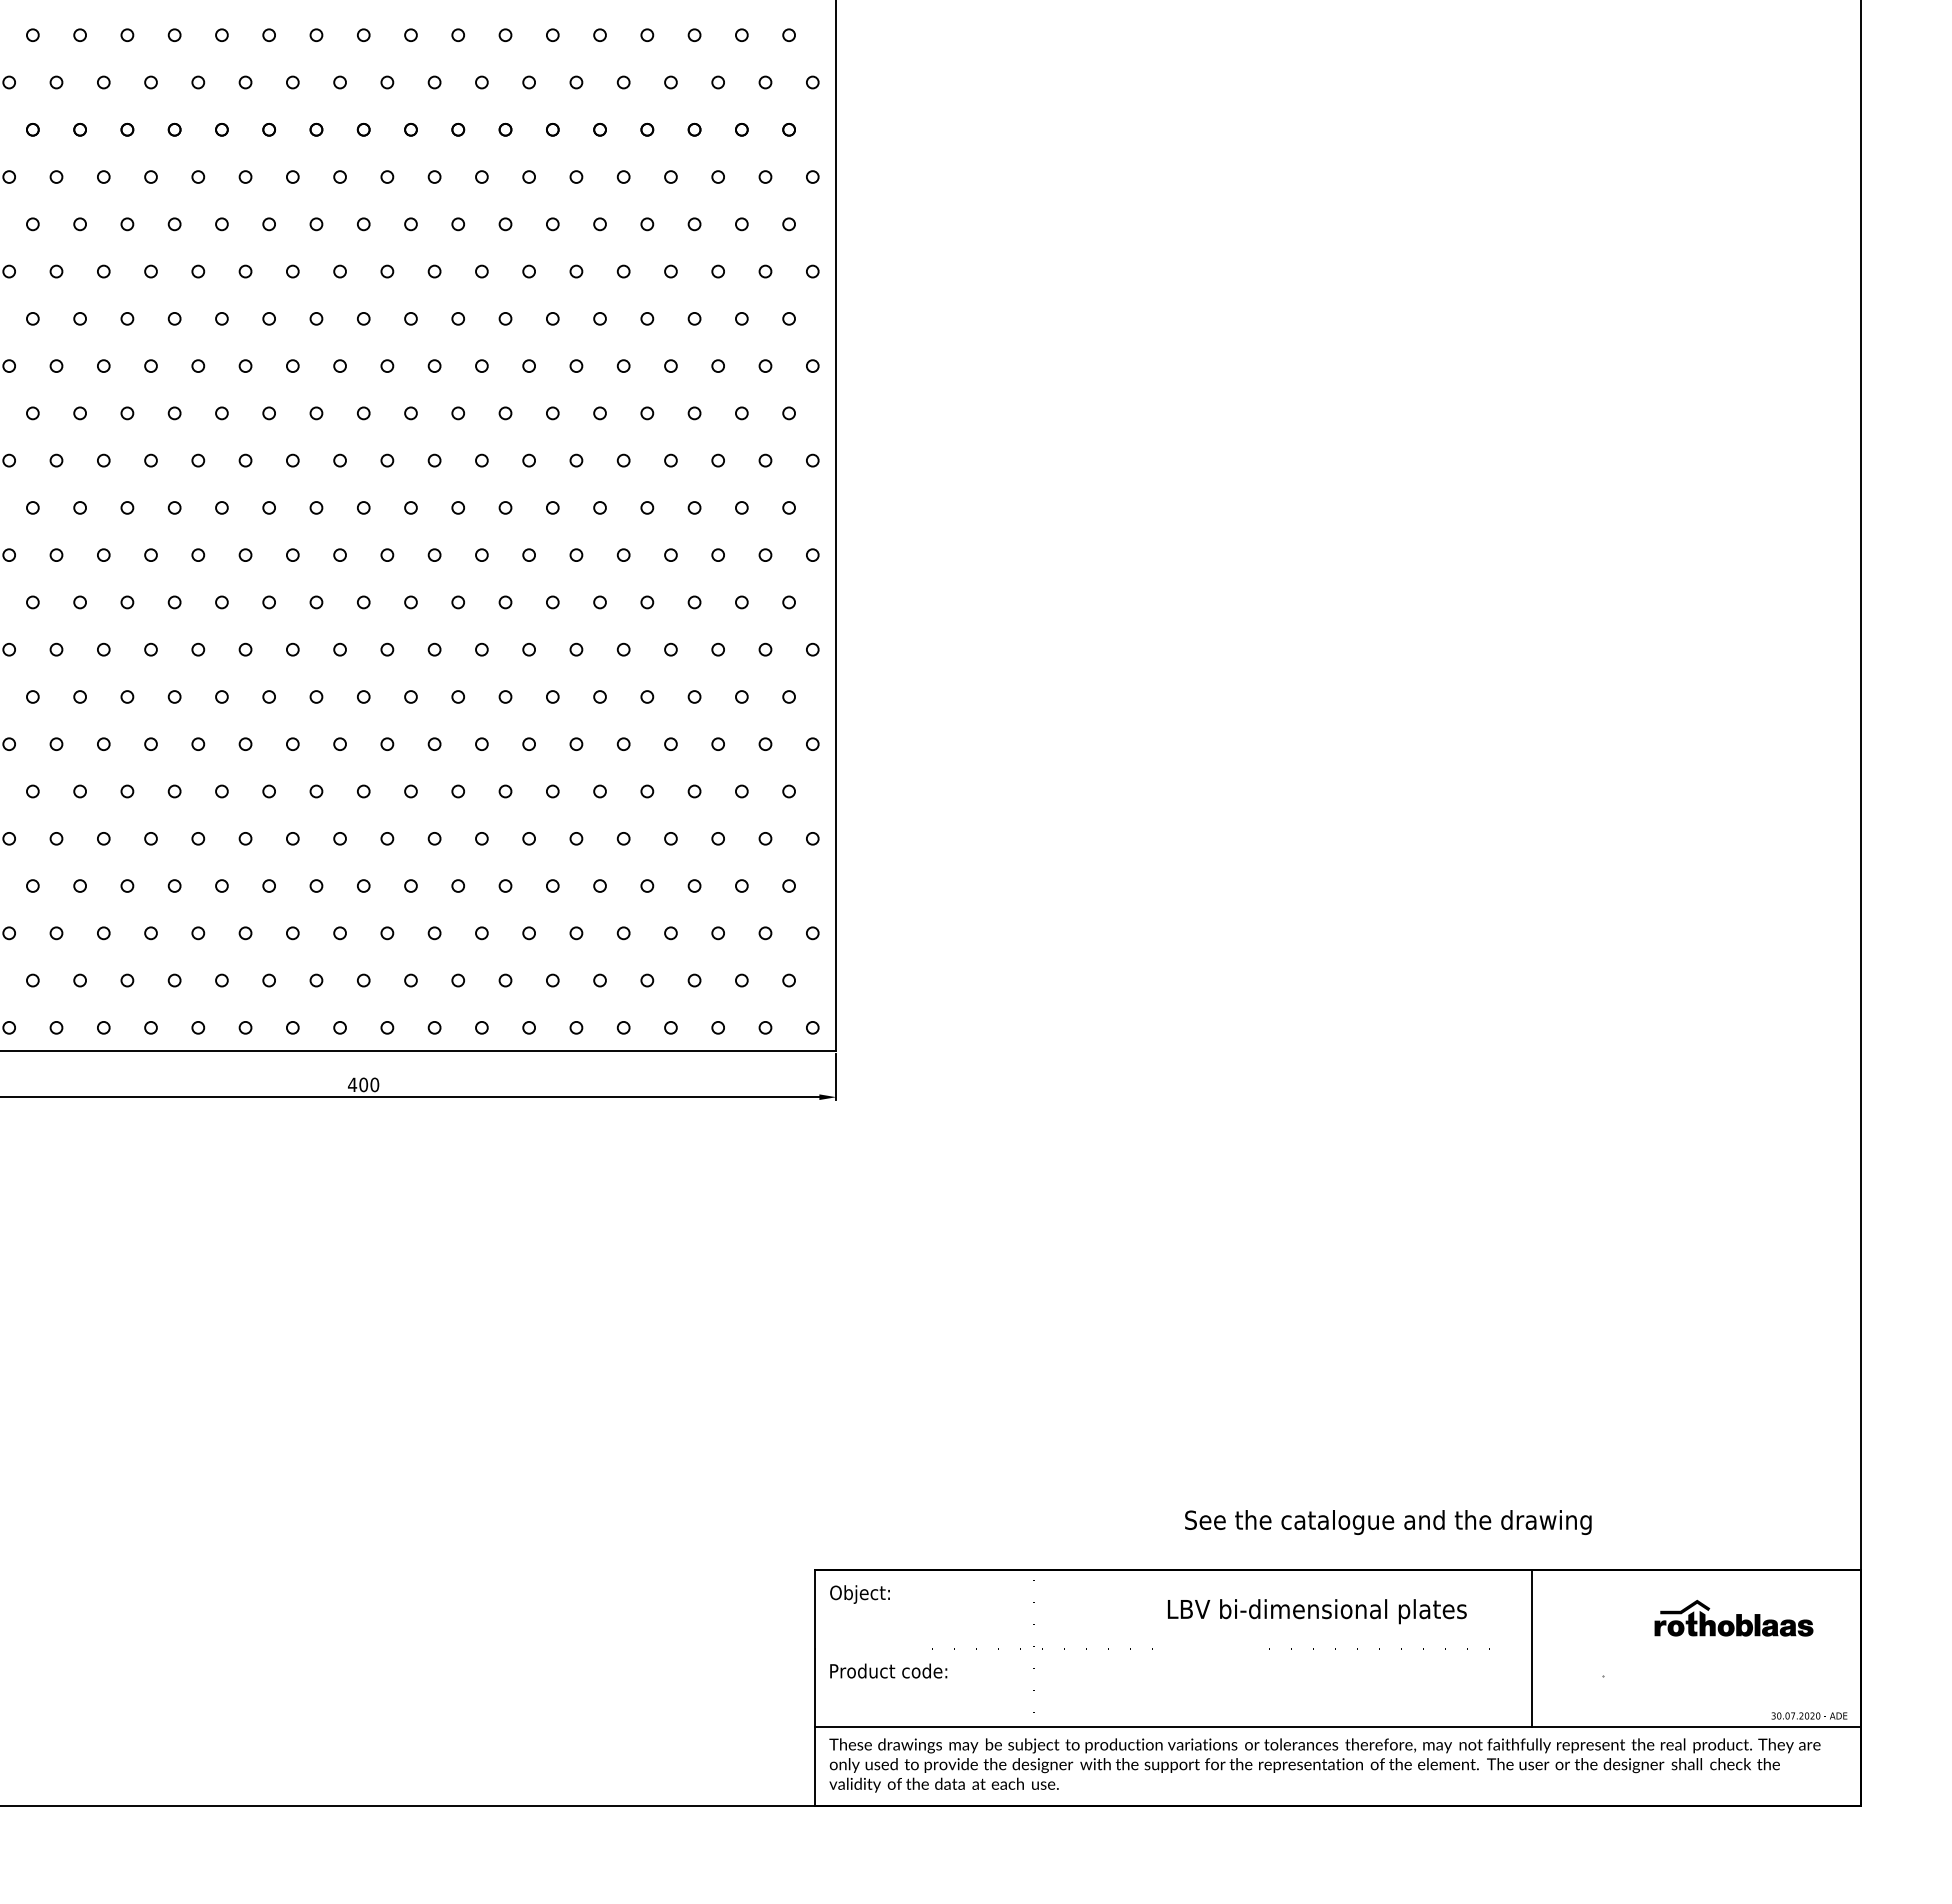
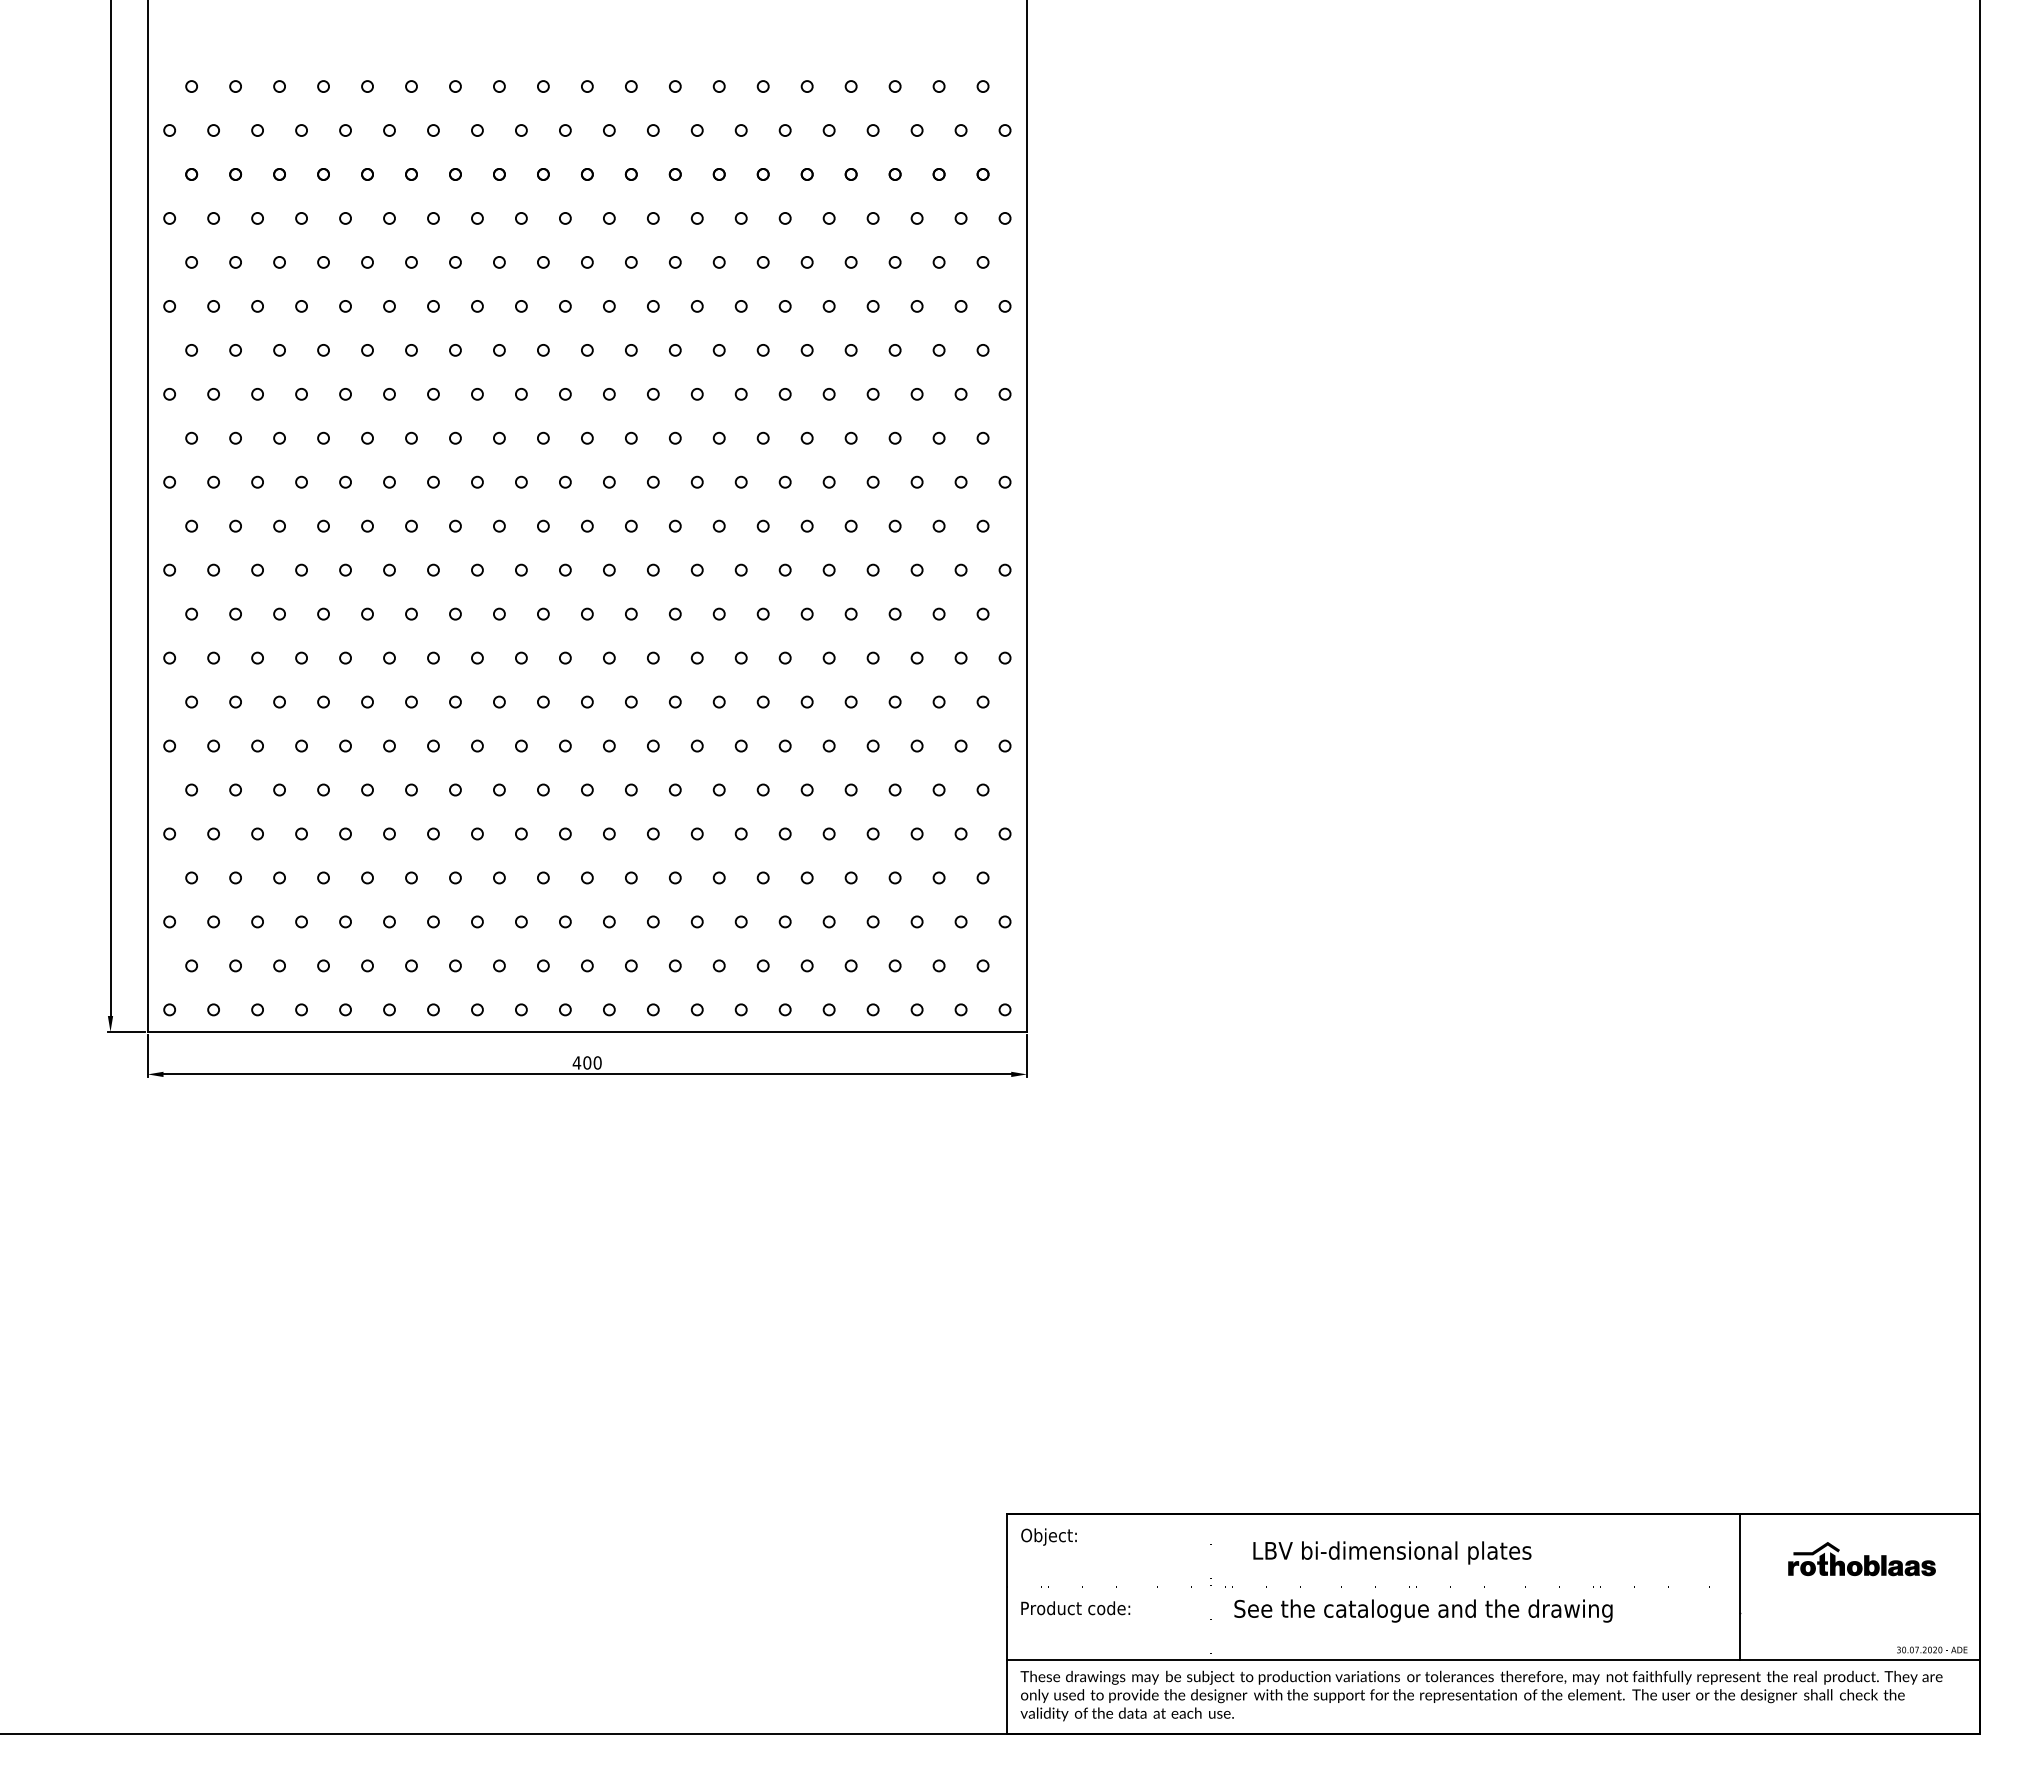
text: (1388, 1521) -> (1423, 1610), moved
text: (1317, 1611) -> (1392, 1552), moved
line: (1532, 1648) -> (1740, 1587), moved

